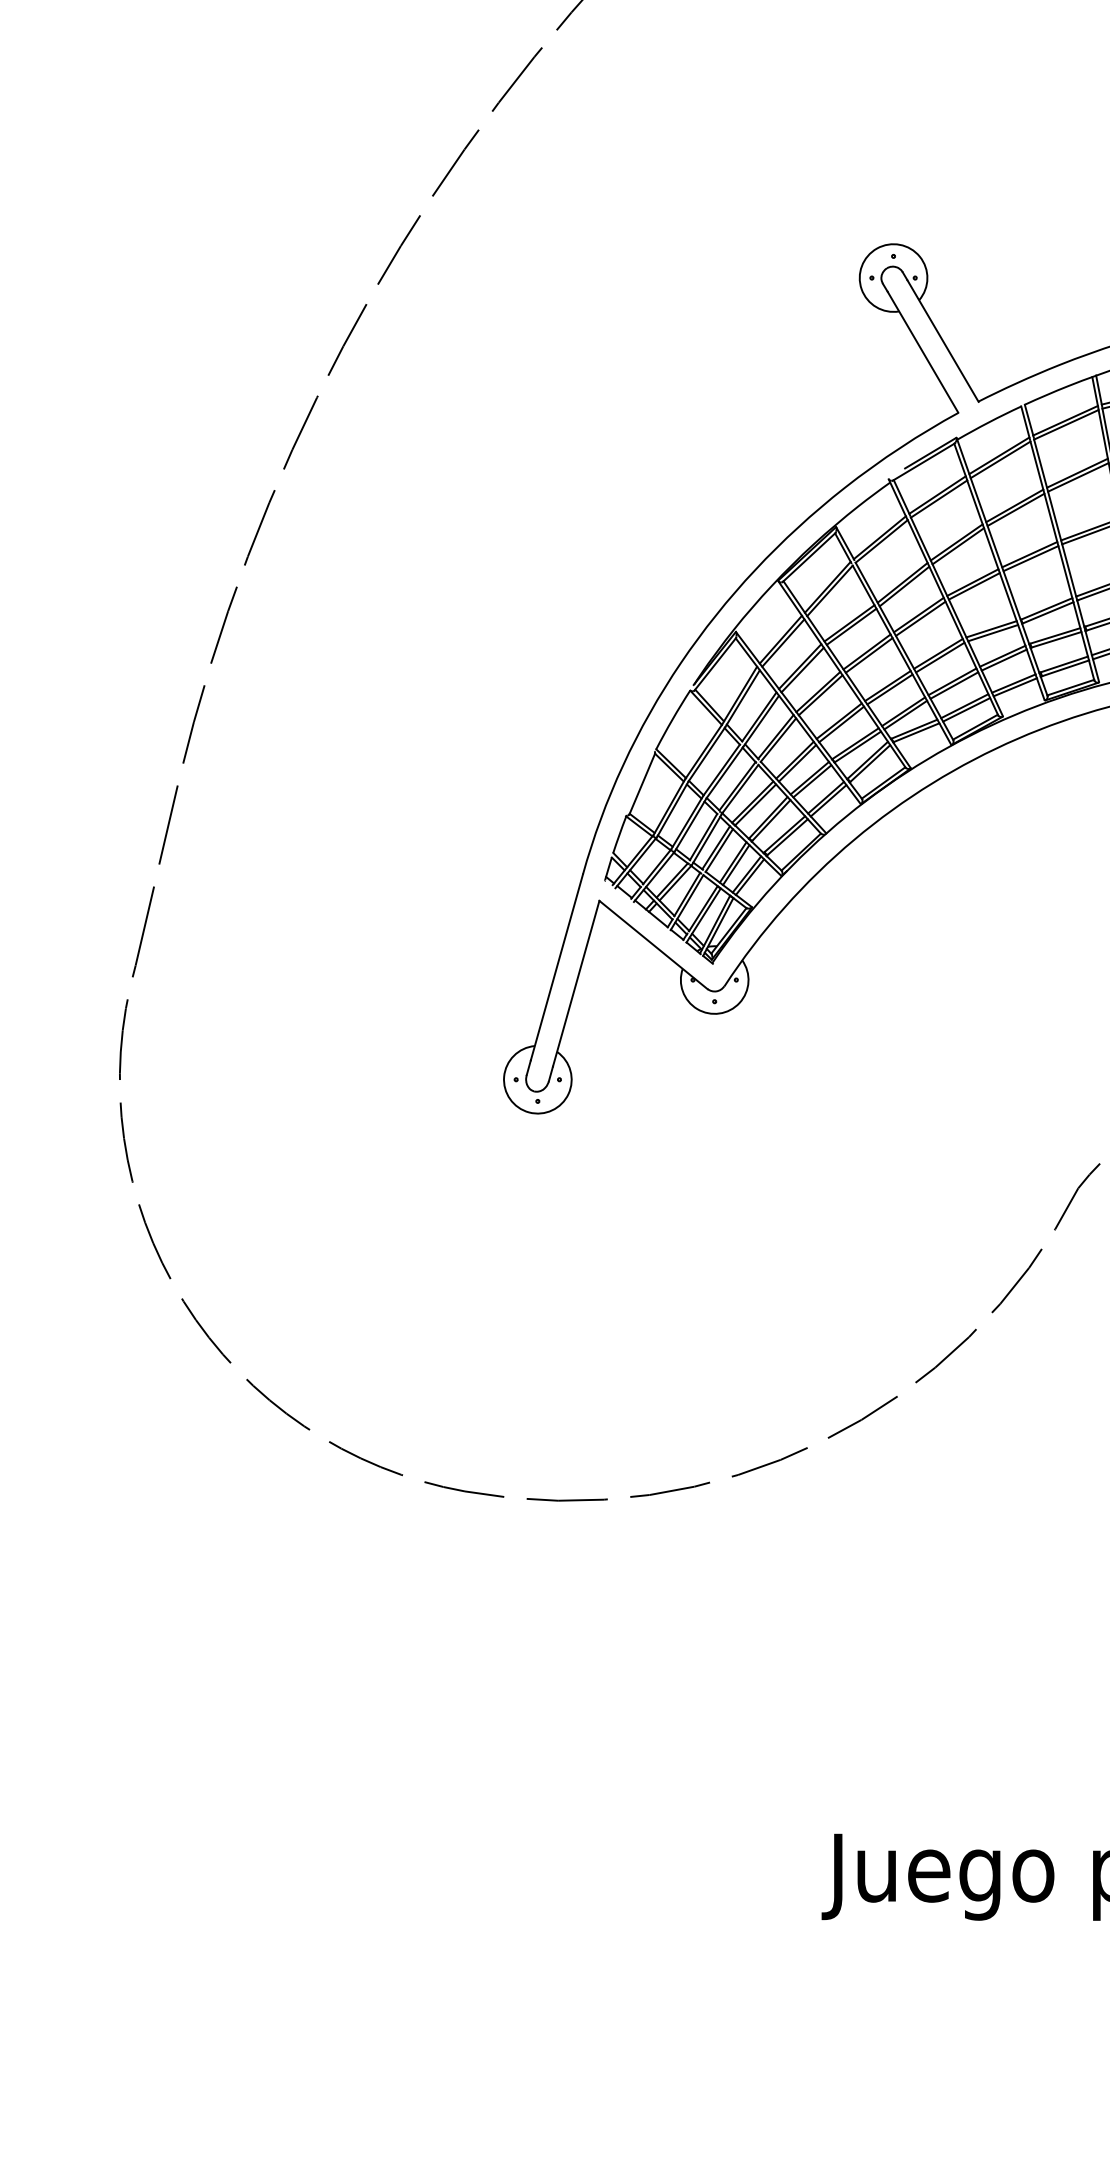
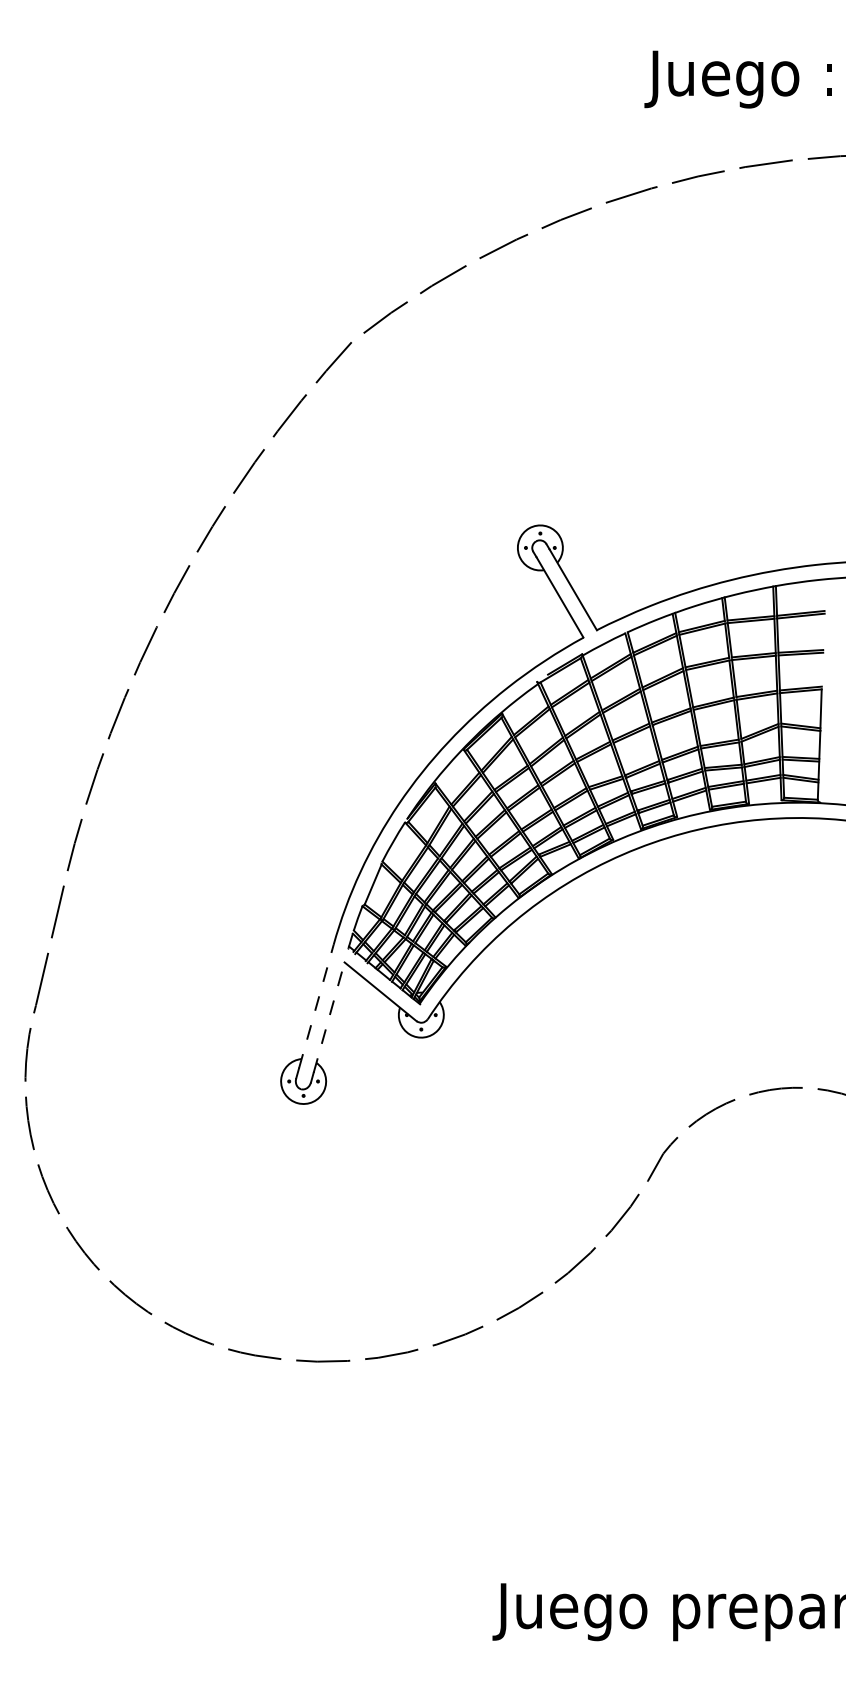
line: (557, 967) -> (316, 1006), solid -> dashed
line: (576, 983) -> (329, 1017), solid -> dashed

